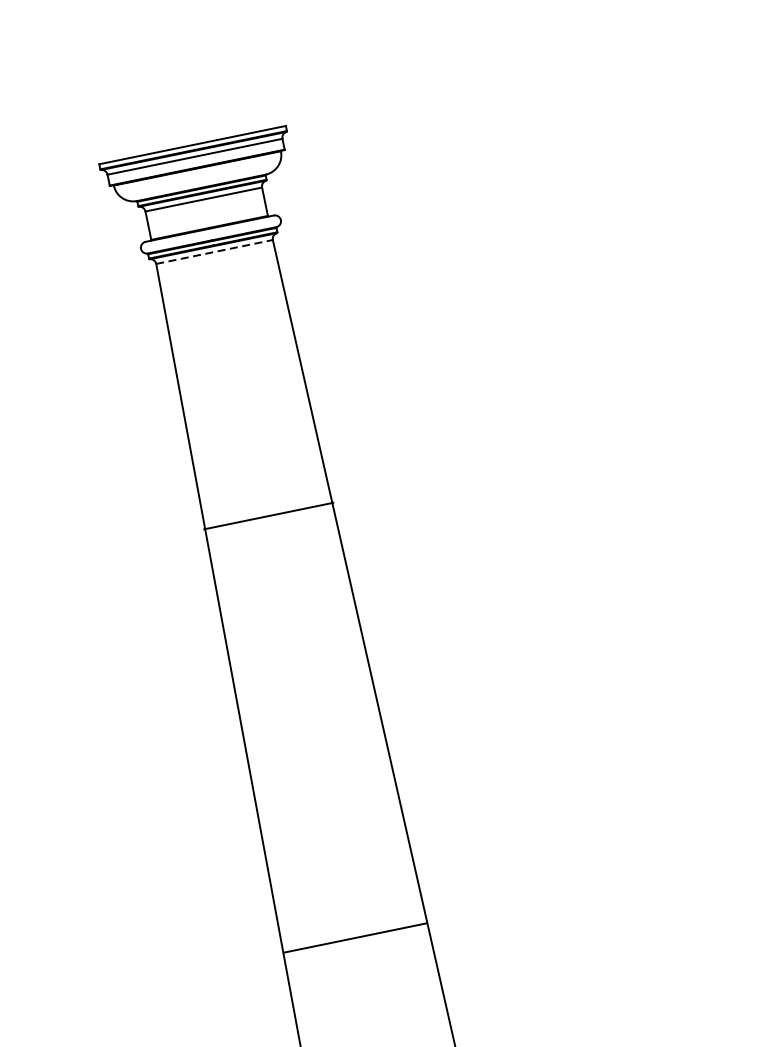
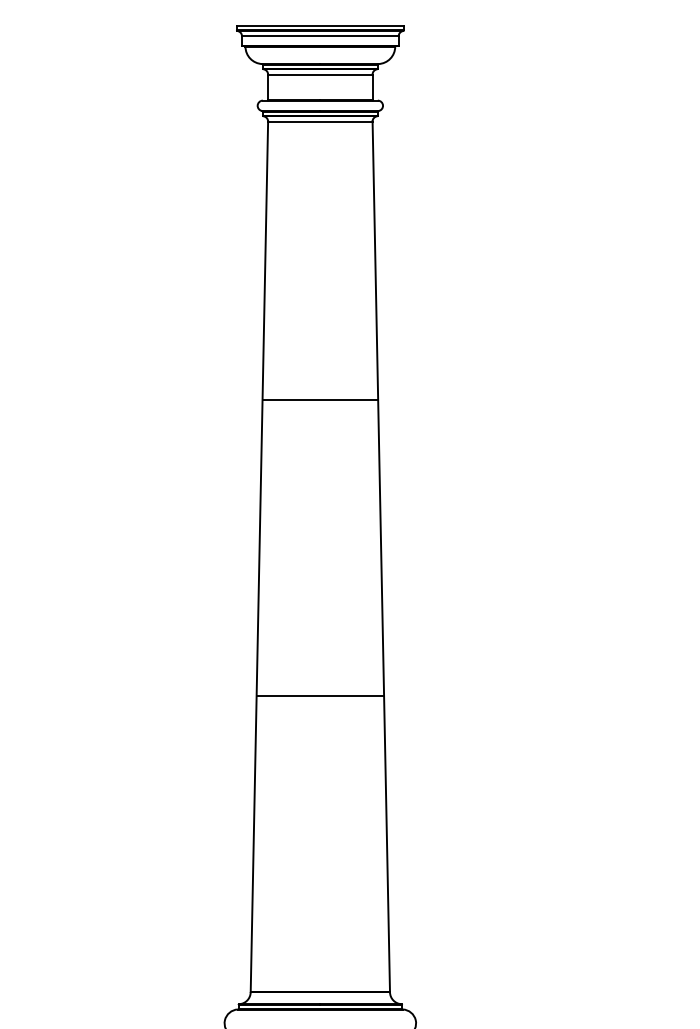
line: (214, 251) -> (320, 121), dashed -> solid
line: (269, 516) -> (320, 400), moved
line: (355, 938) -> (320, 696), moved

